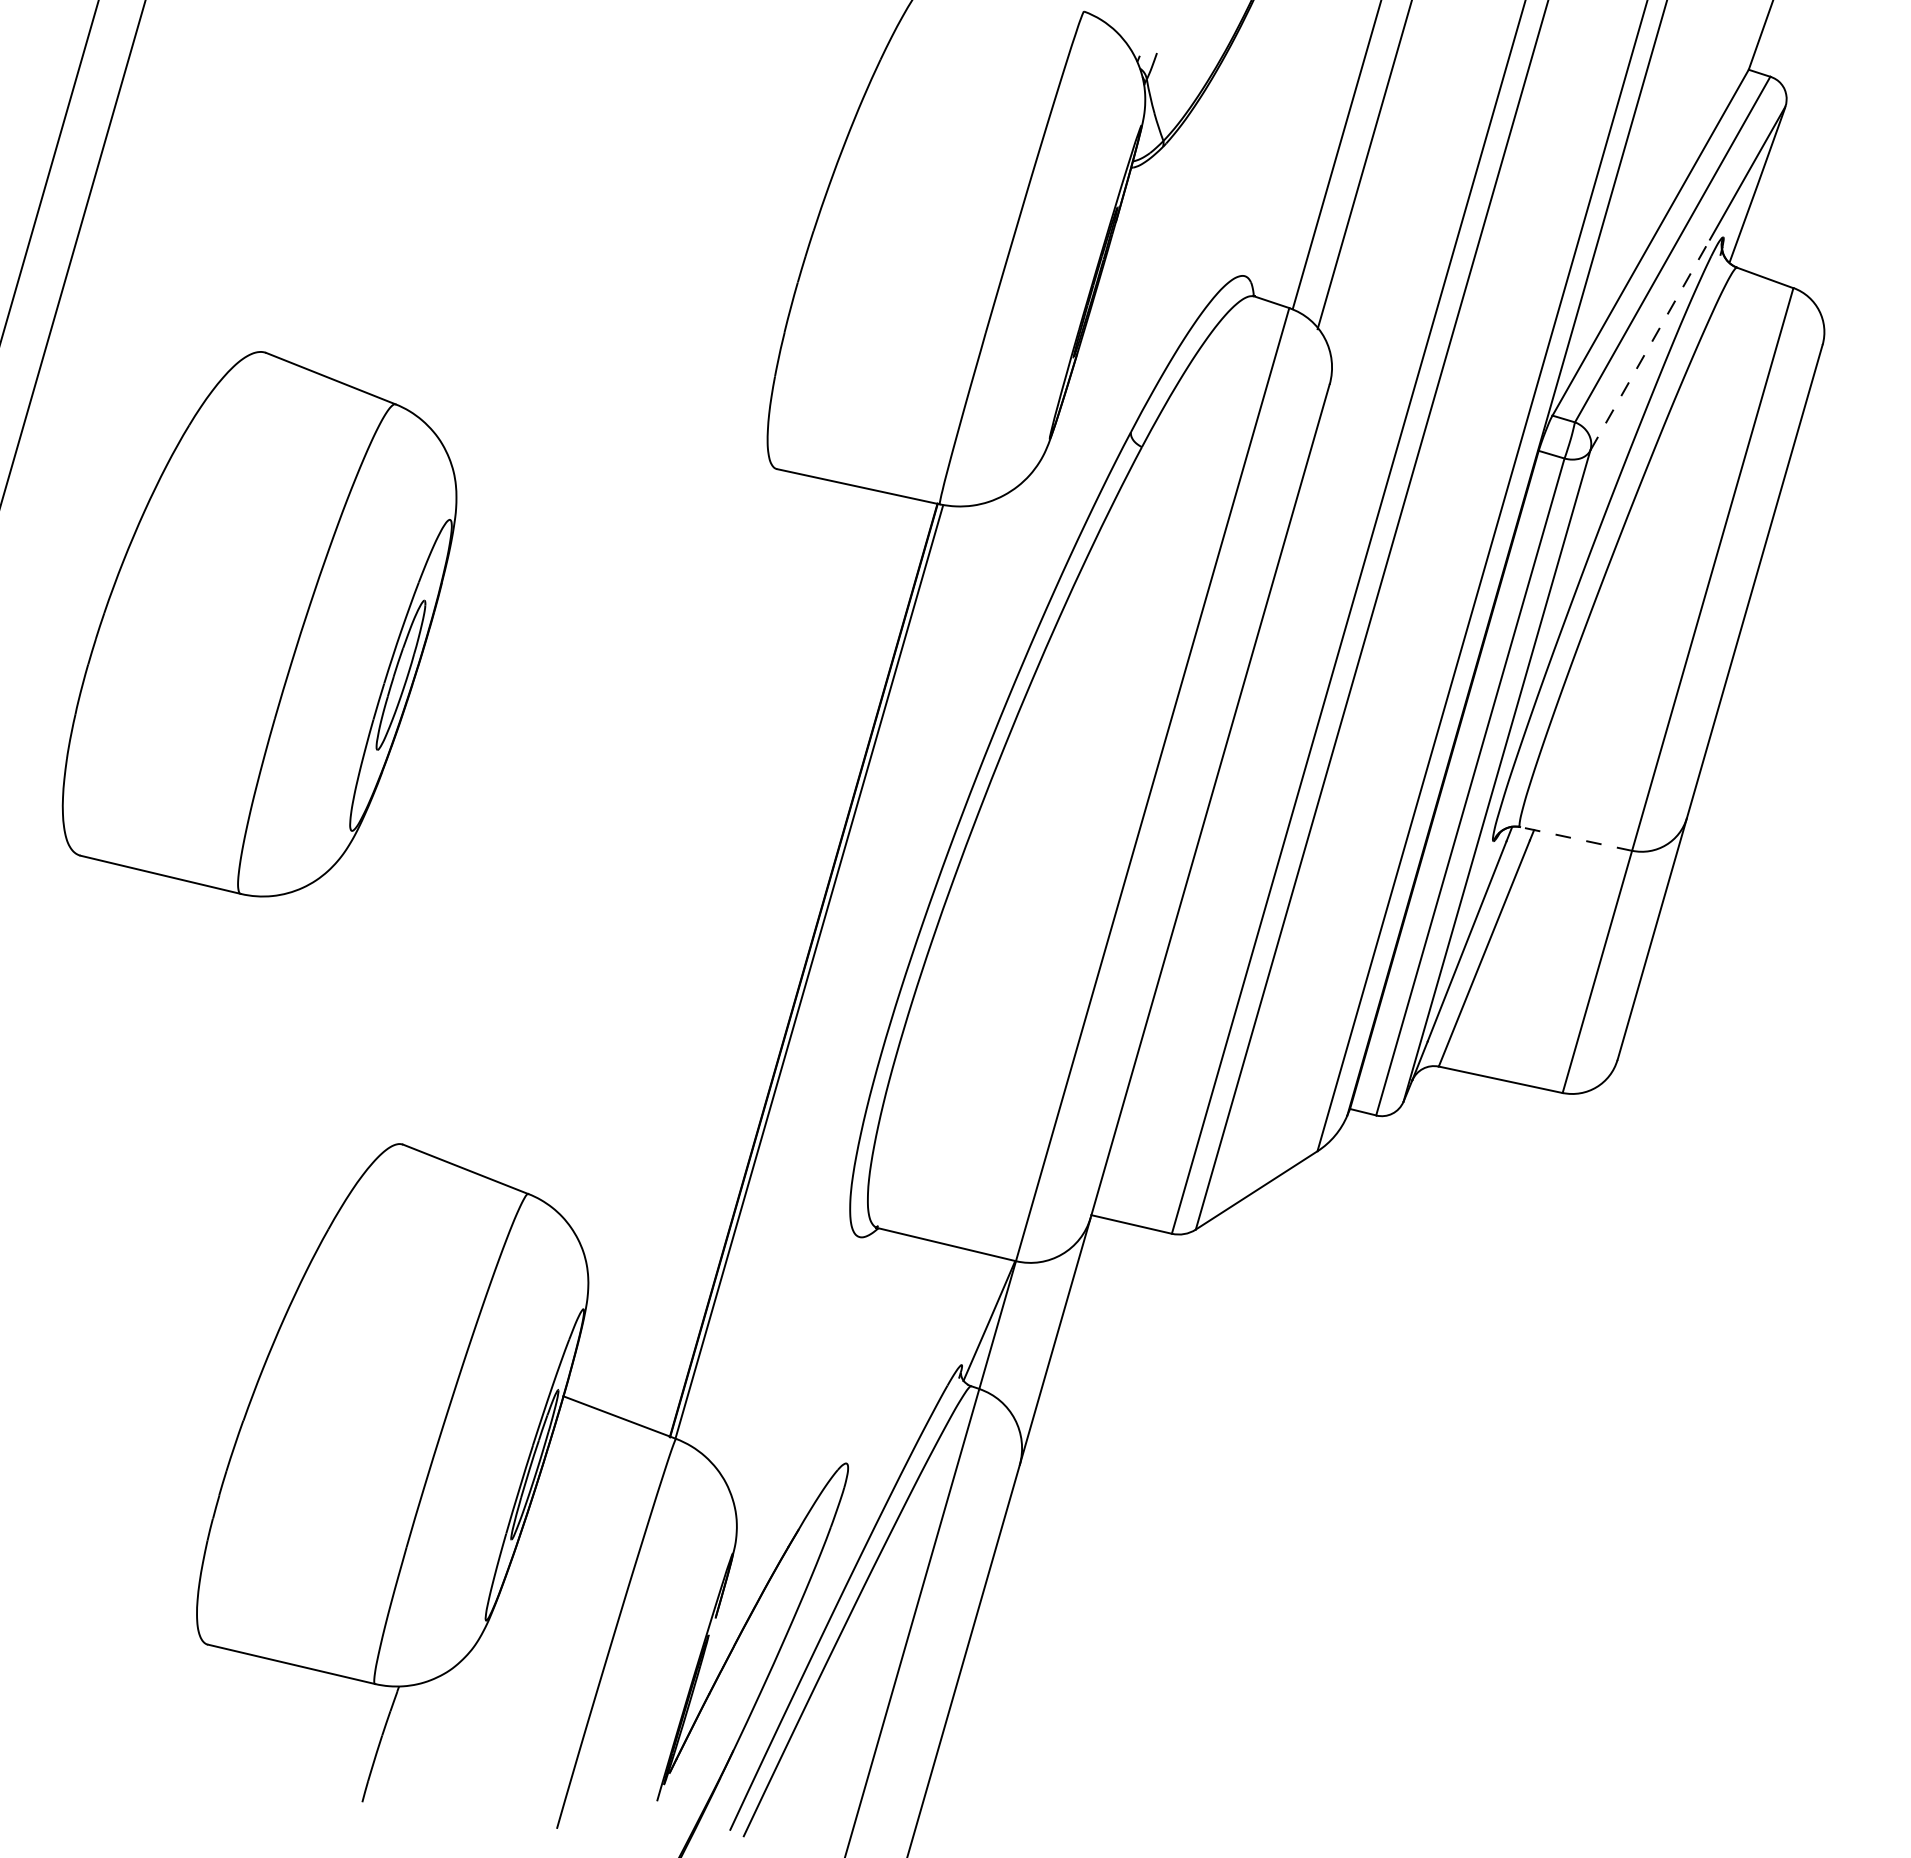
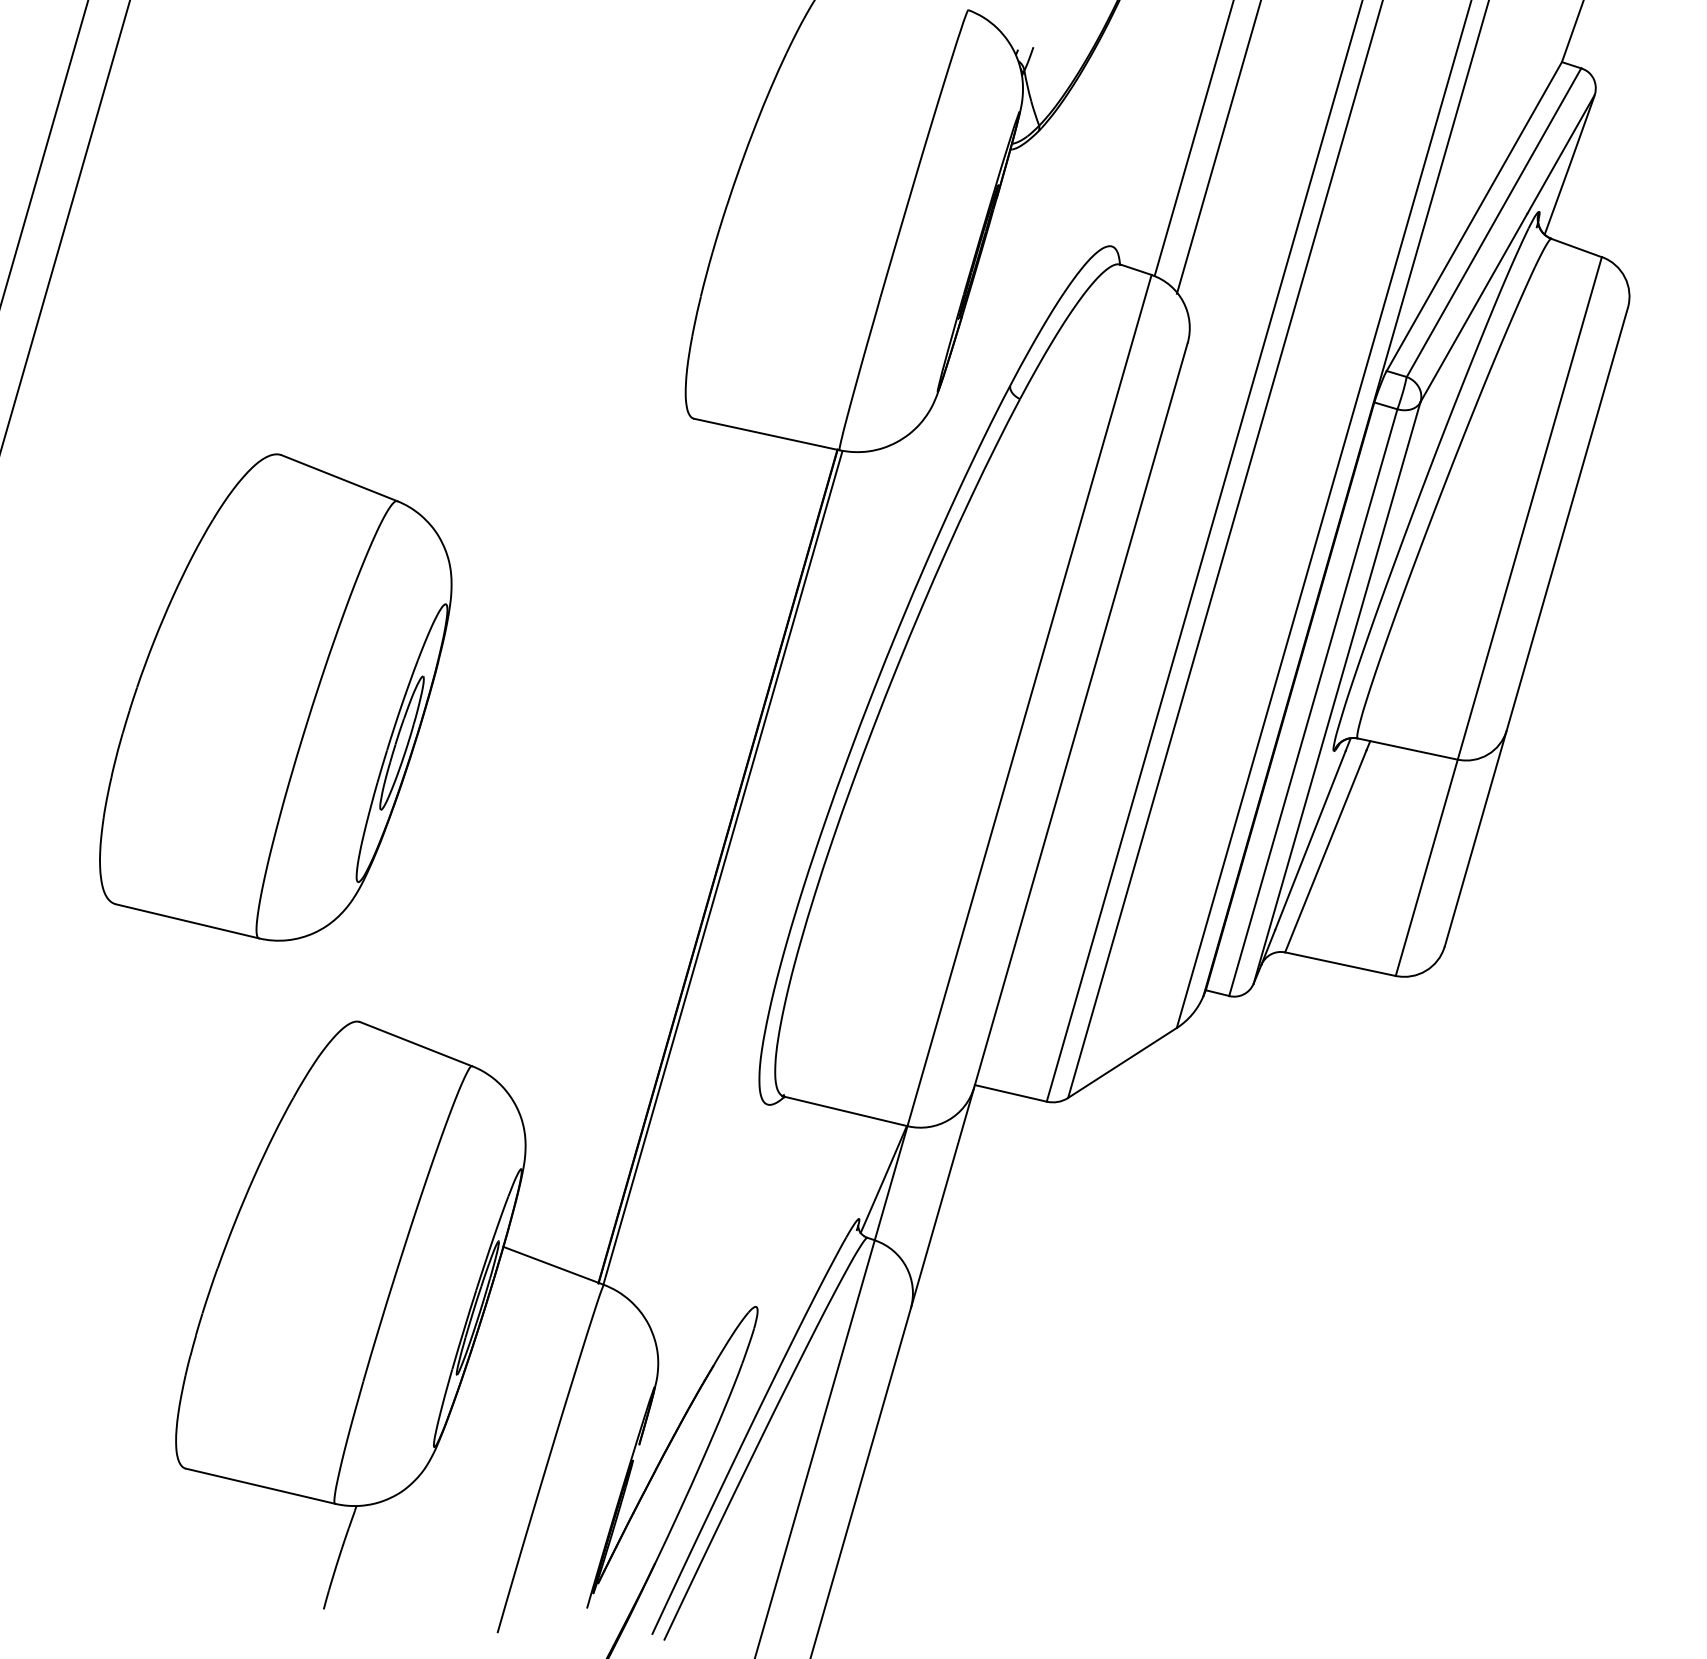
line: (1650, 344) -> (1474, 307), dashed -> solid
part: (259, 624) -> (275, 697), moved
line: (1575, 838) -> (1407, 748), dashed -> solid

